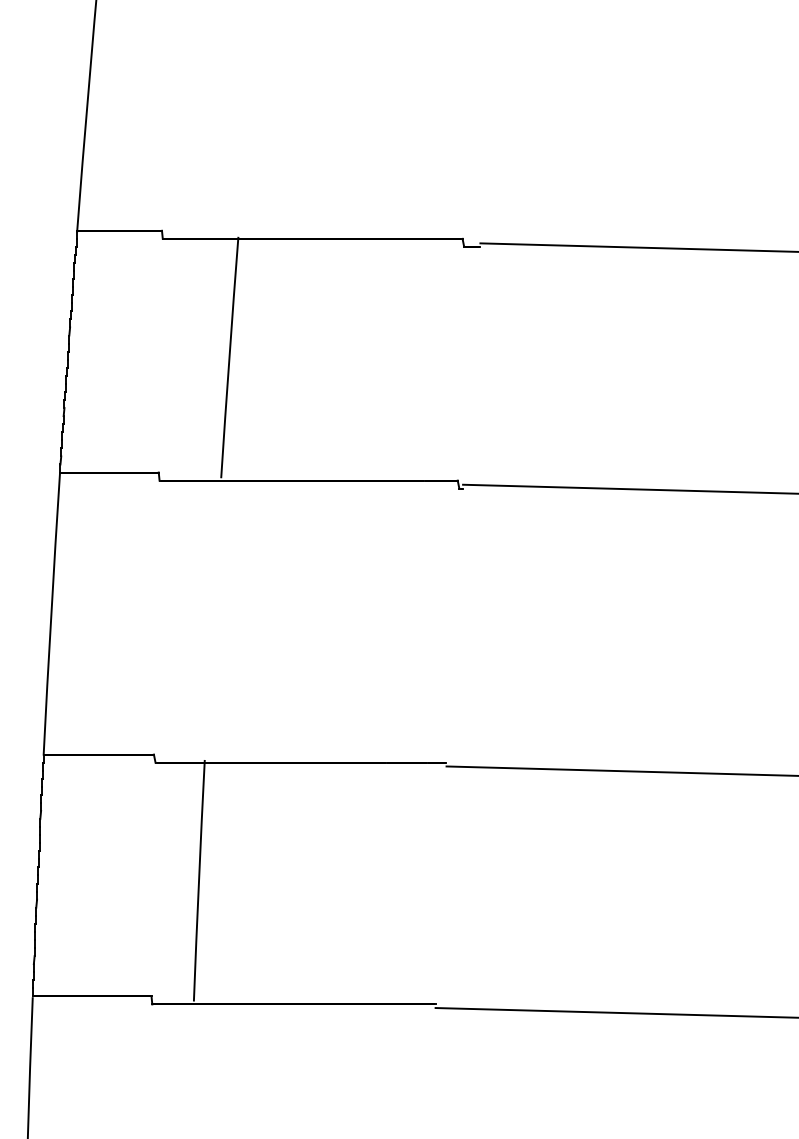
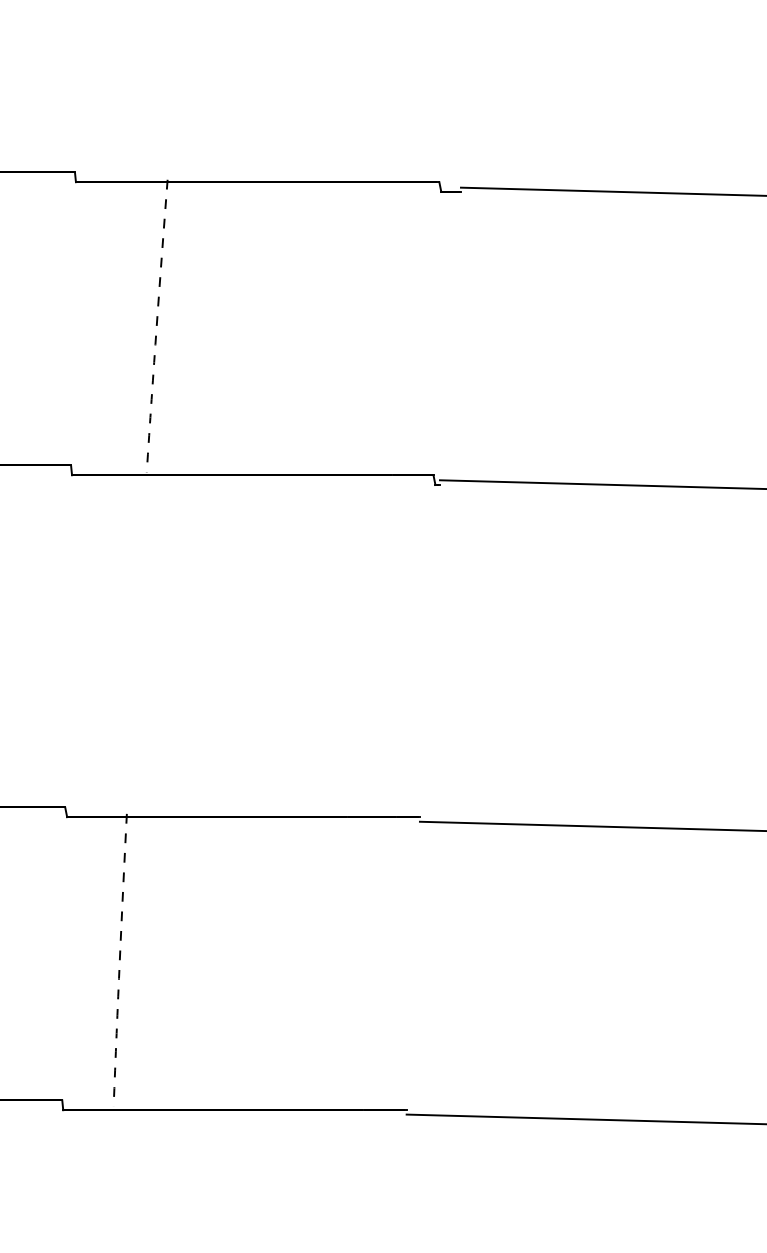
arc: (229, 357) -> (156, 326), solid -> dashed
arc: (198, 880) -> (119, 960), solid -> dashed

